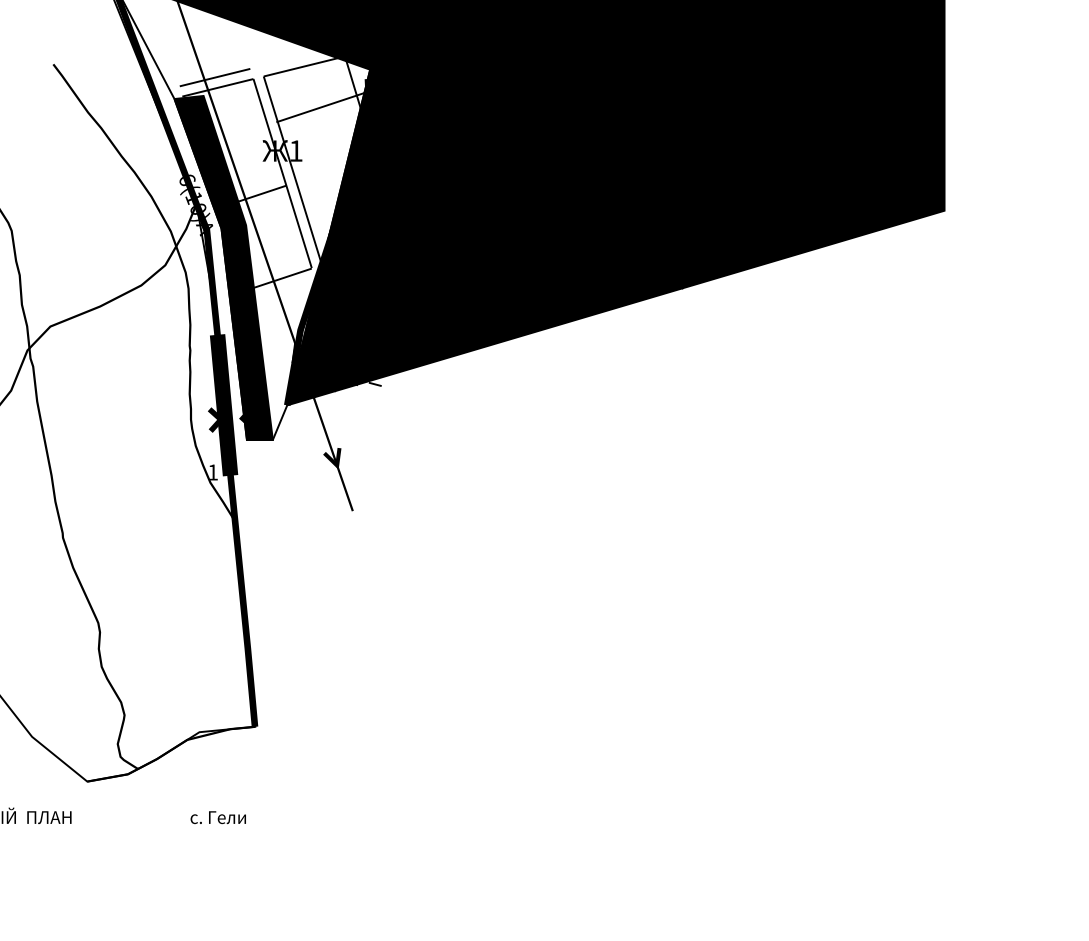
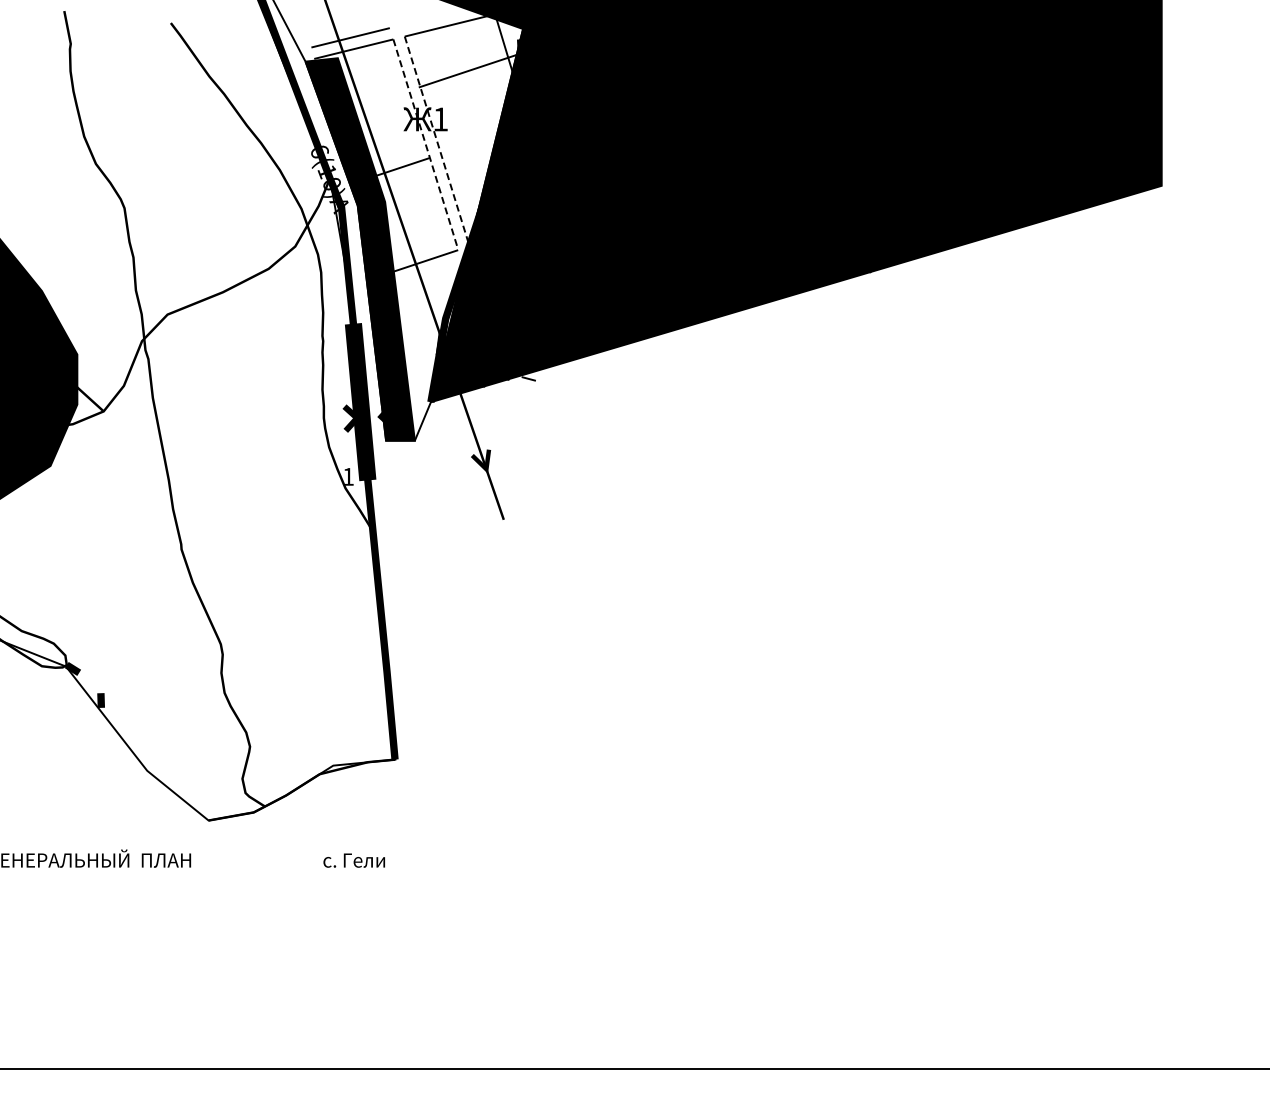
line: (293, 170) -> (437, 141), solid -> dashed
line: (282, 173) -> (425, 144), solid -> dashed

